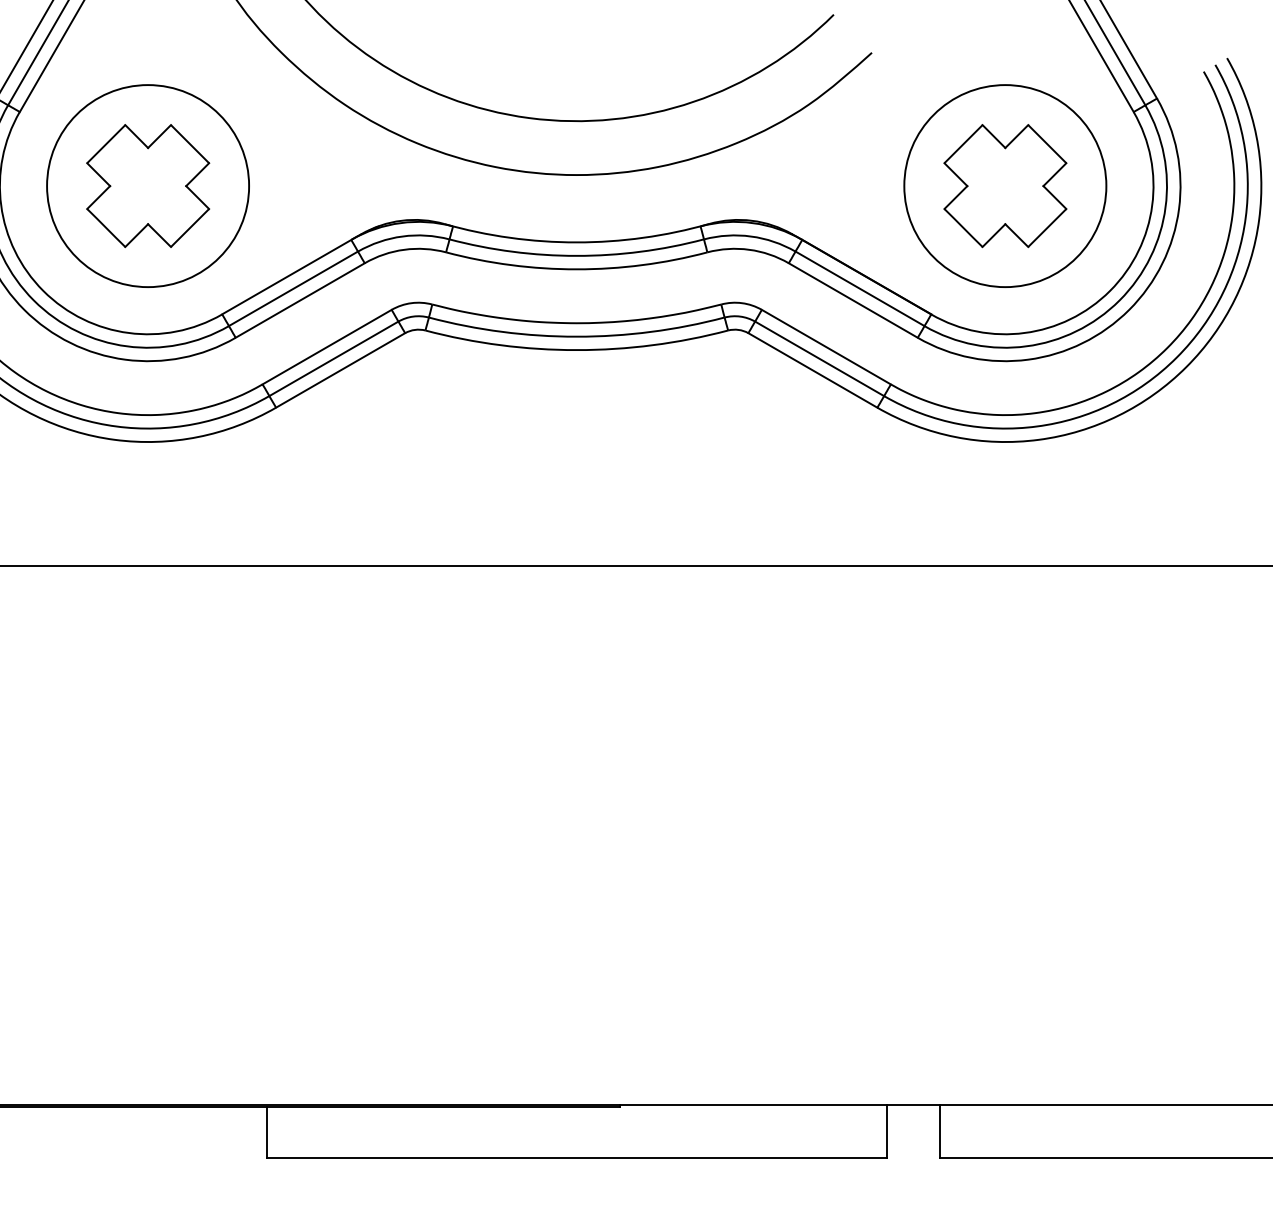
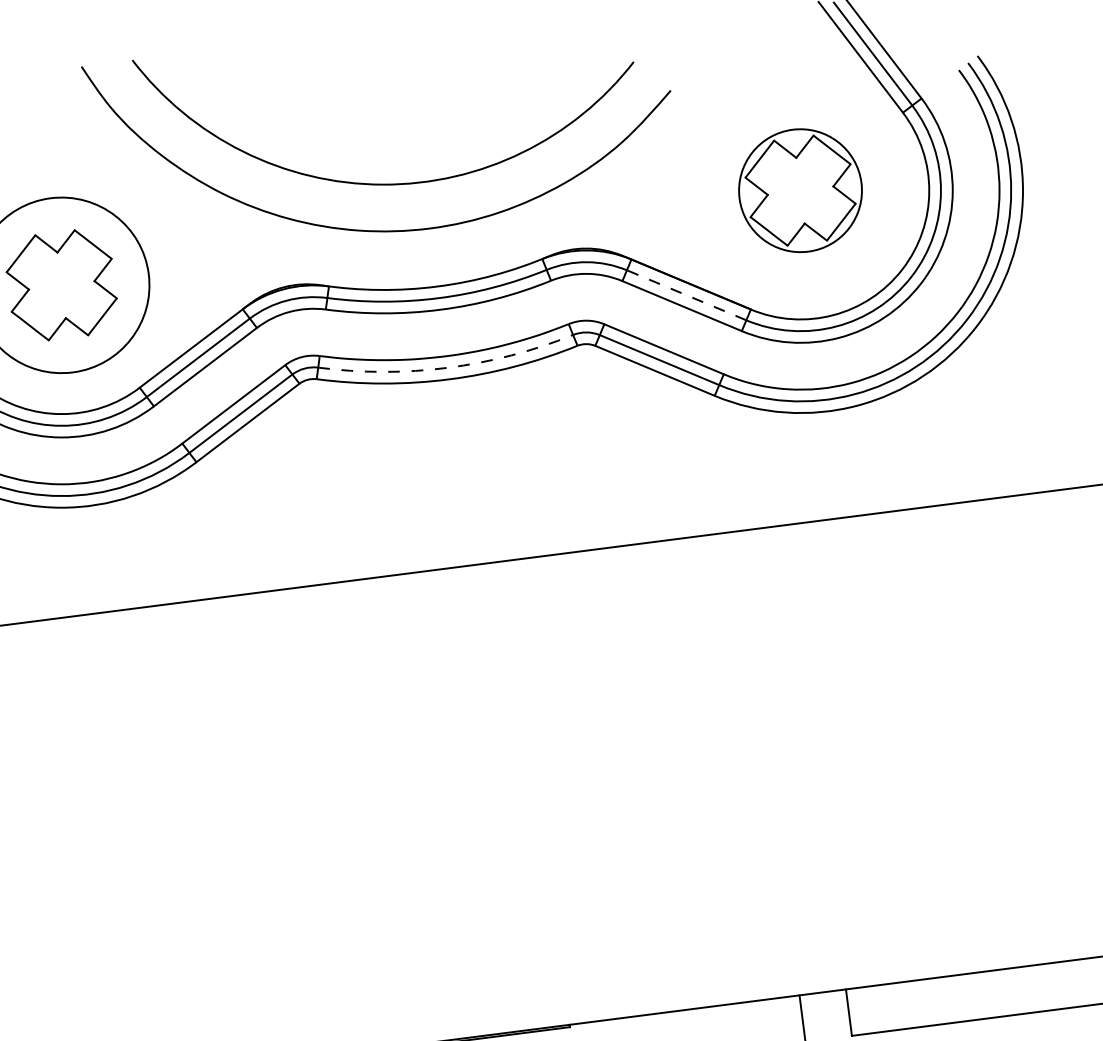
circle: (1005, 186) -> (800, 191), size x0.7
line: (859, 288) -> (686, 295), solid -> dashed
arc: (576, 336) -> (447, 367), solid -> dashed

